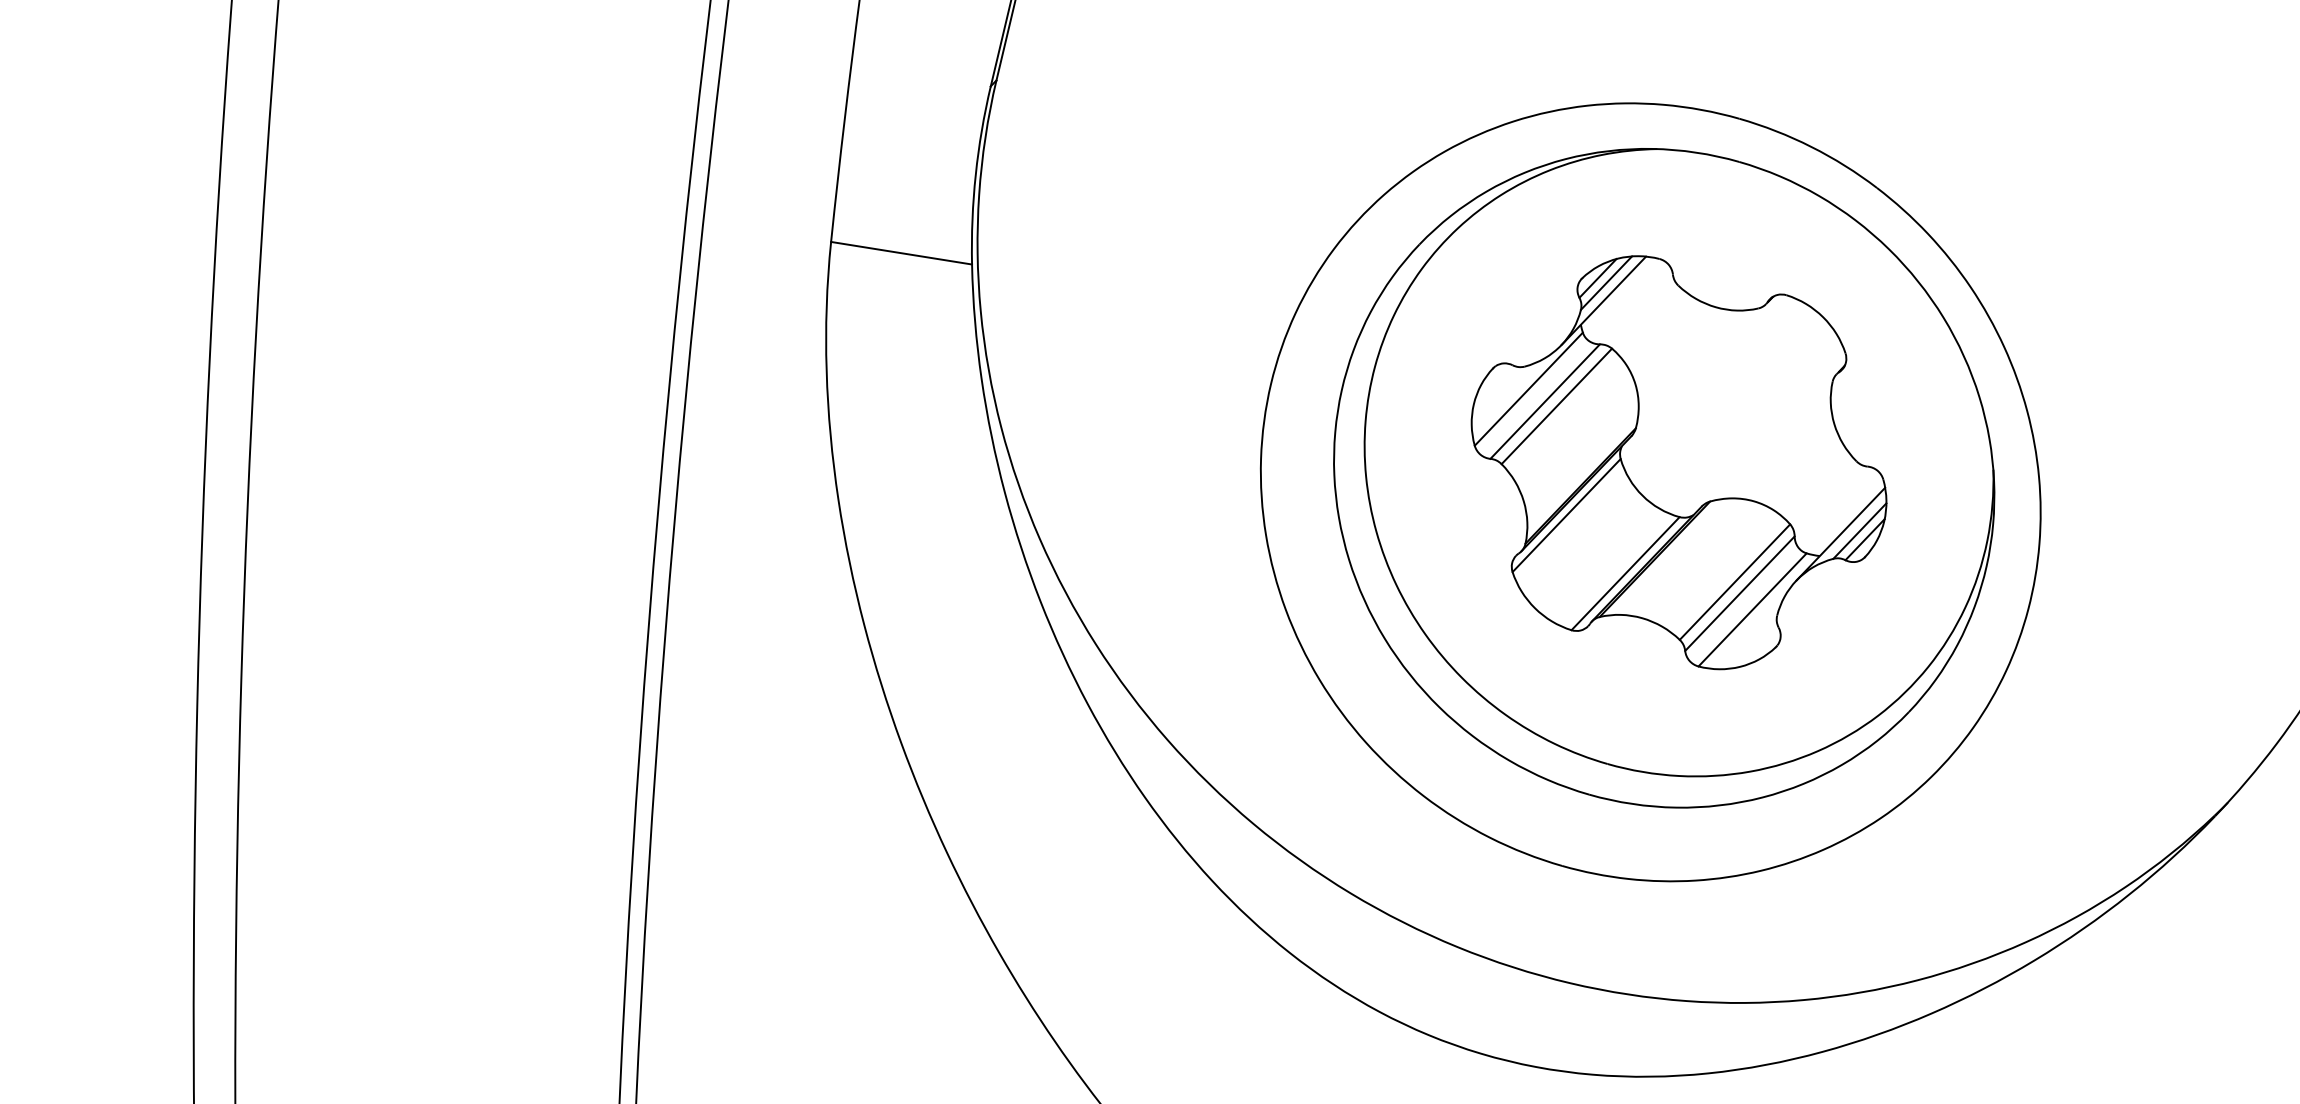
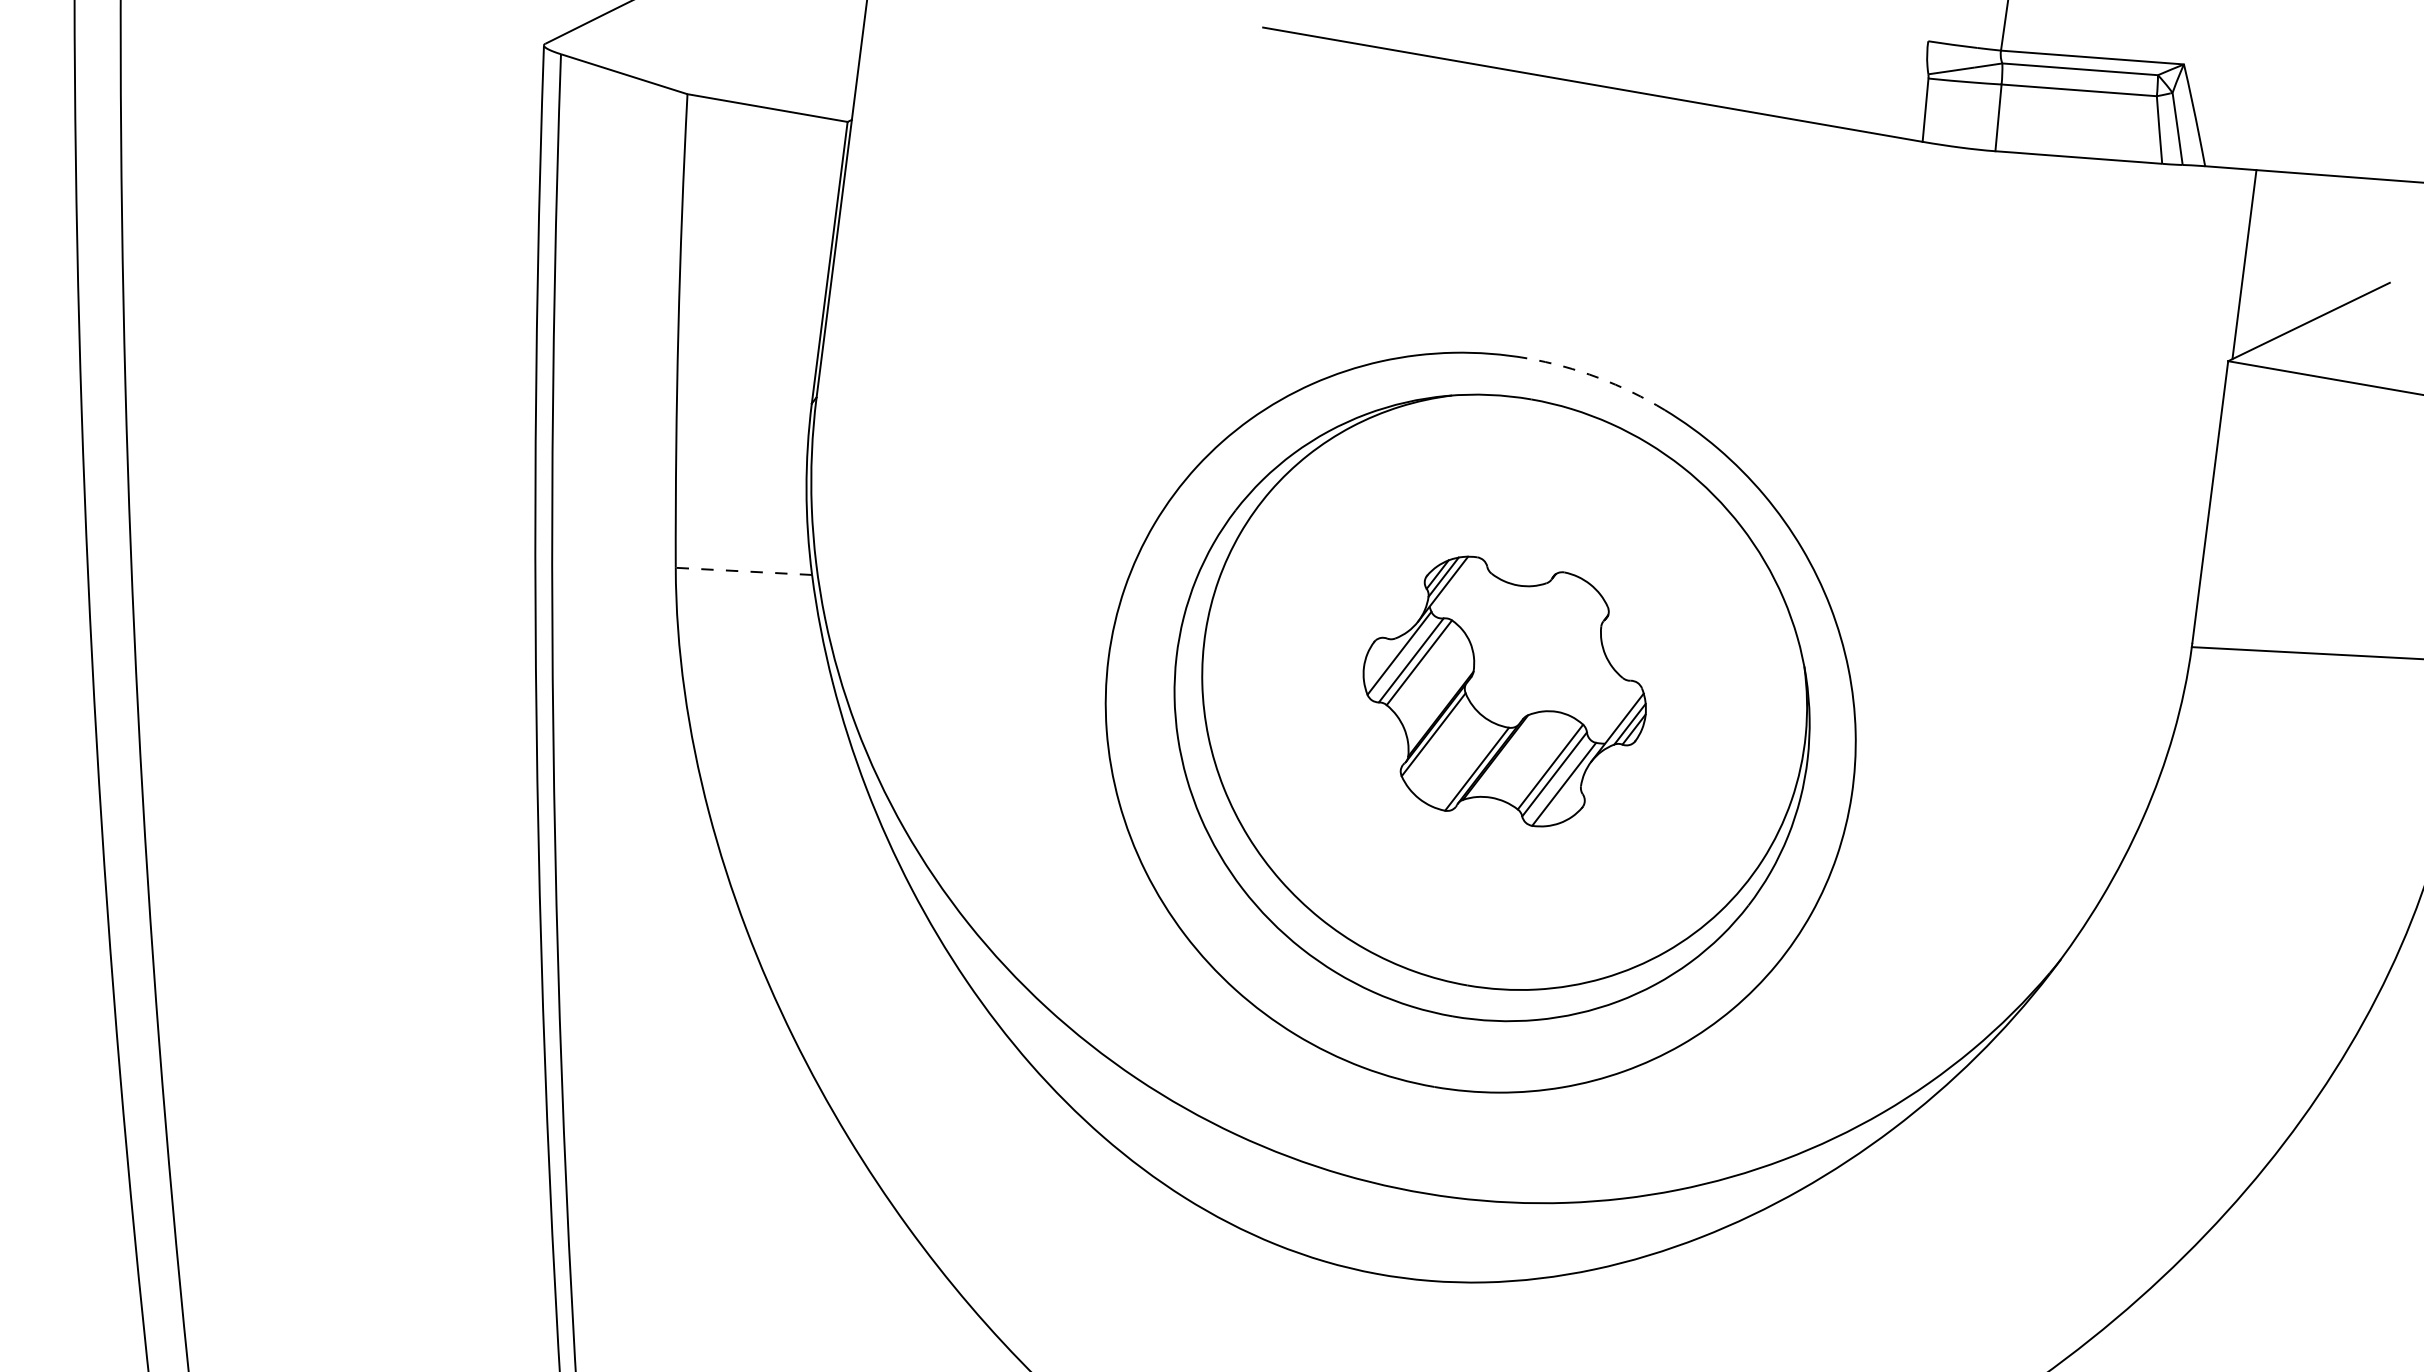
arc: (1811, 146) -> (1598, 377), solid -> dashed
line: (901, 253) -> (743, 571), solid -> dashed
part: (1678, 462) -> (1504, 691), size x0.7

